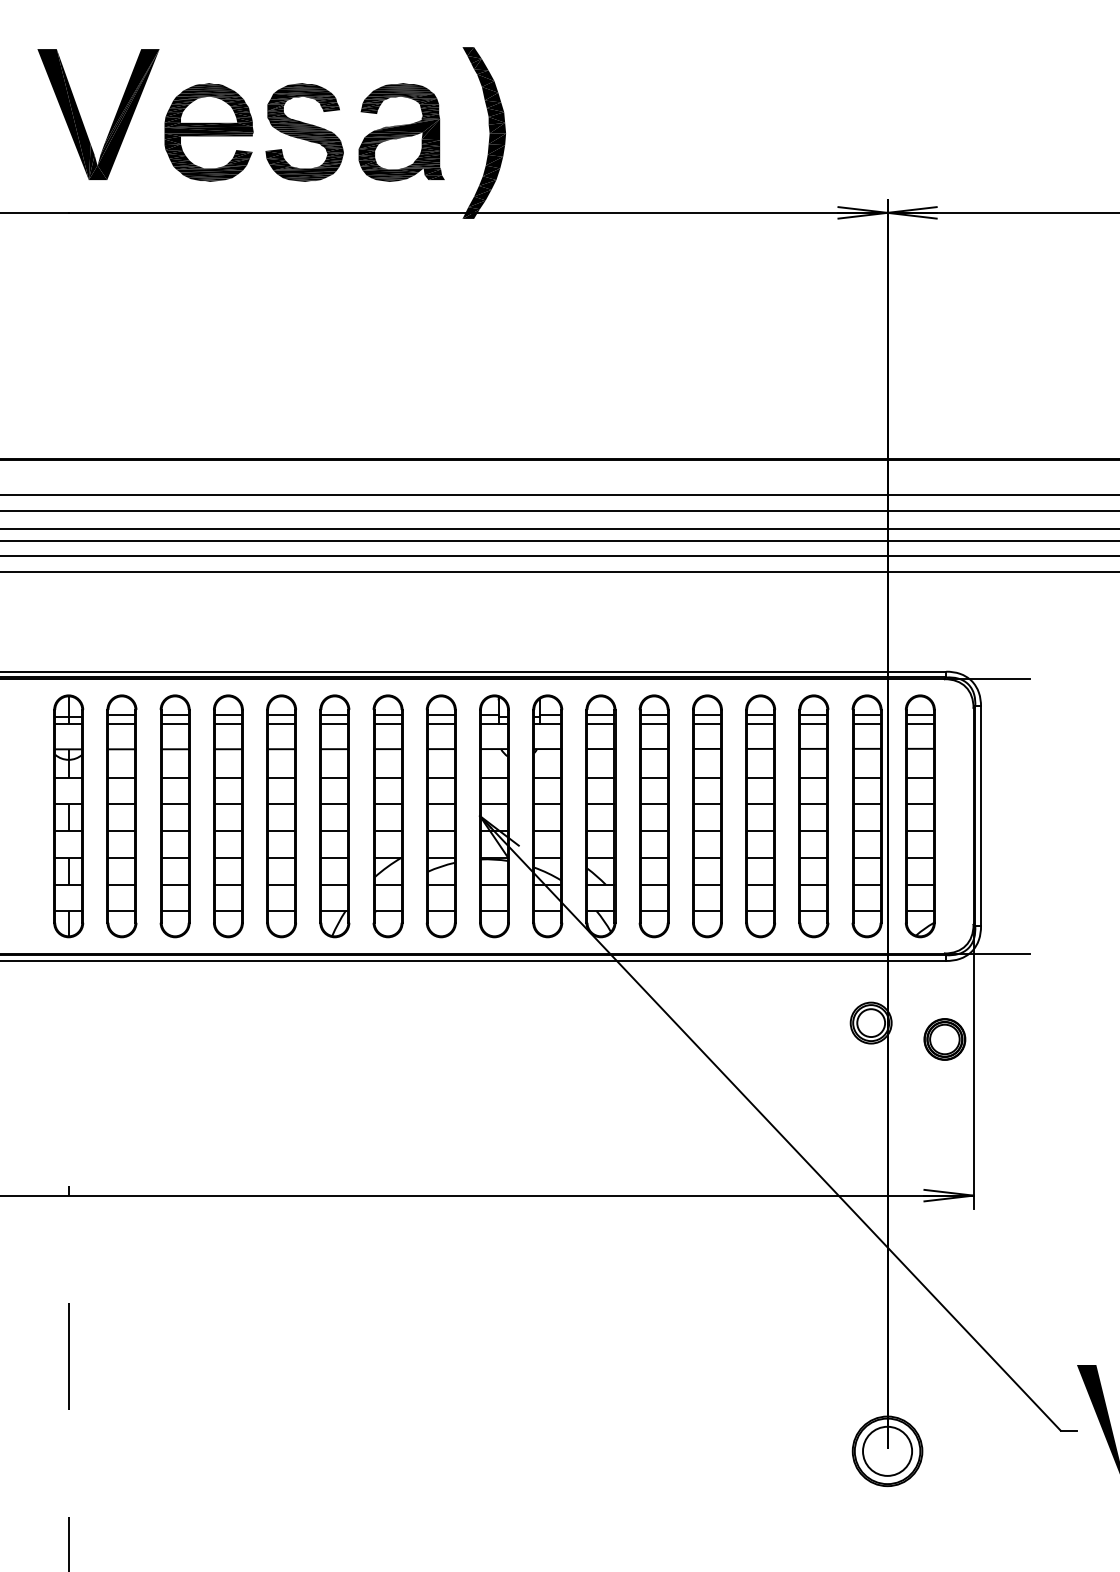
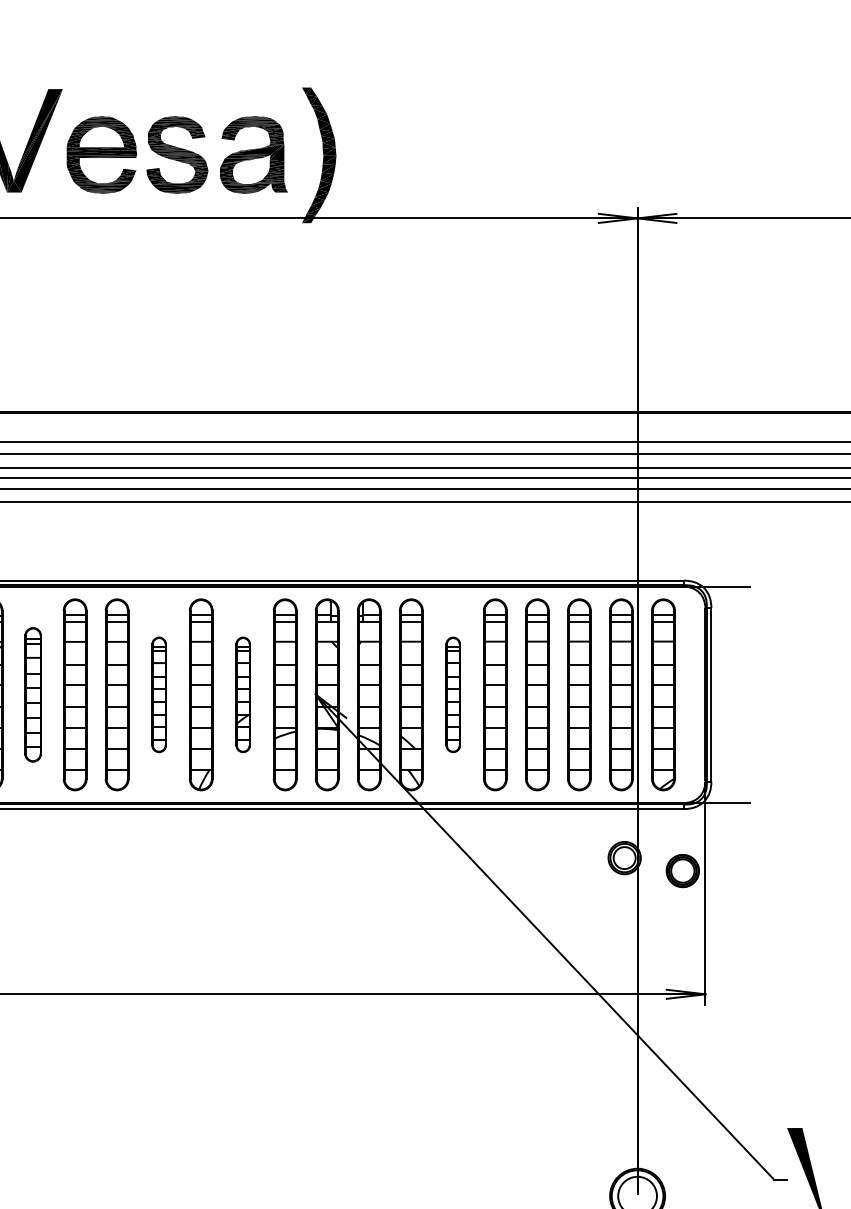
part: (121, 816) -> (32, 694), size x0.7
part: (281, 816) -> (159, 694), size x0.6
part: (387, 816) -> (242, 694), size x0.6
part: (653, 816) -> (452, 694), size x0.6

